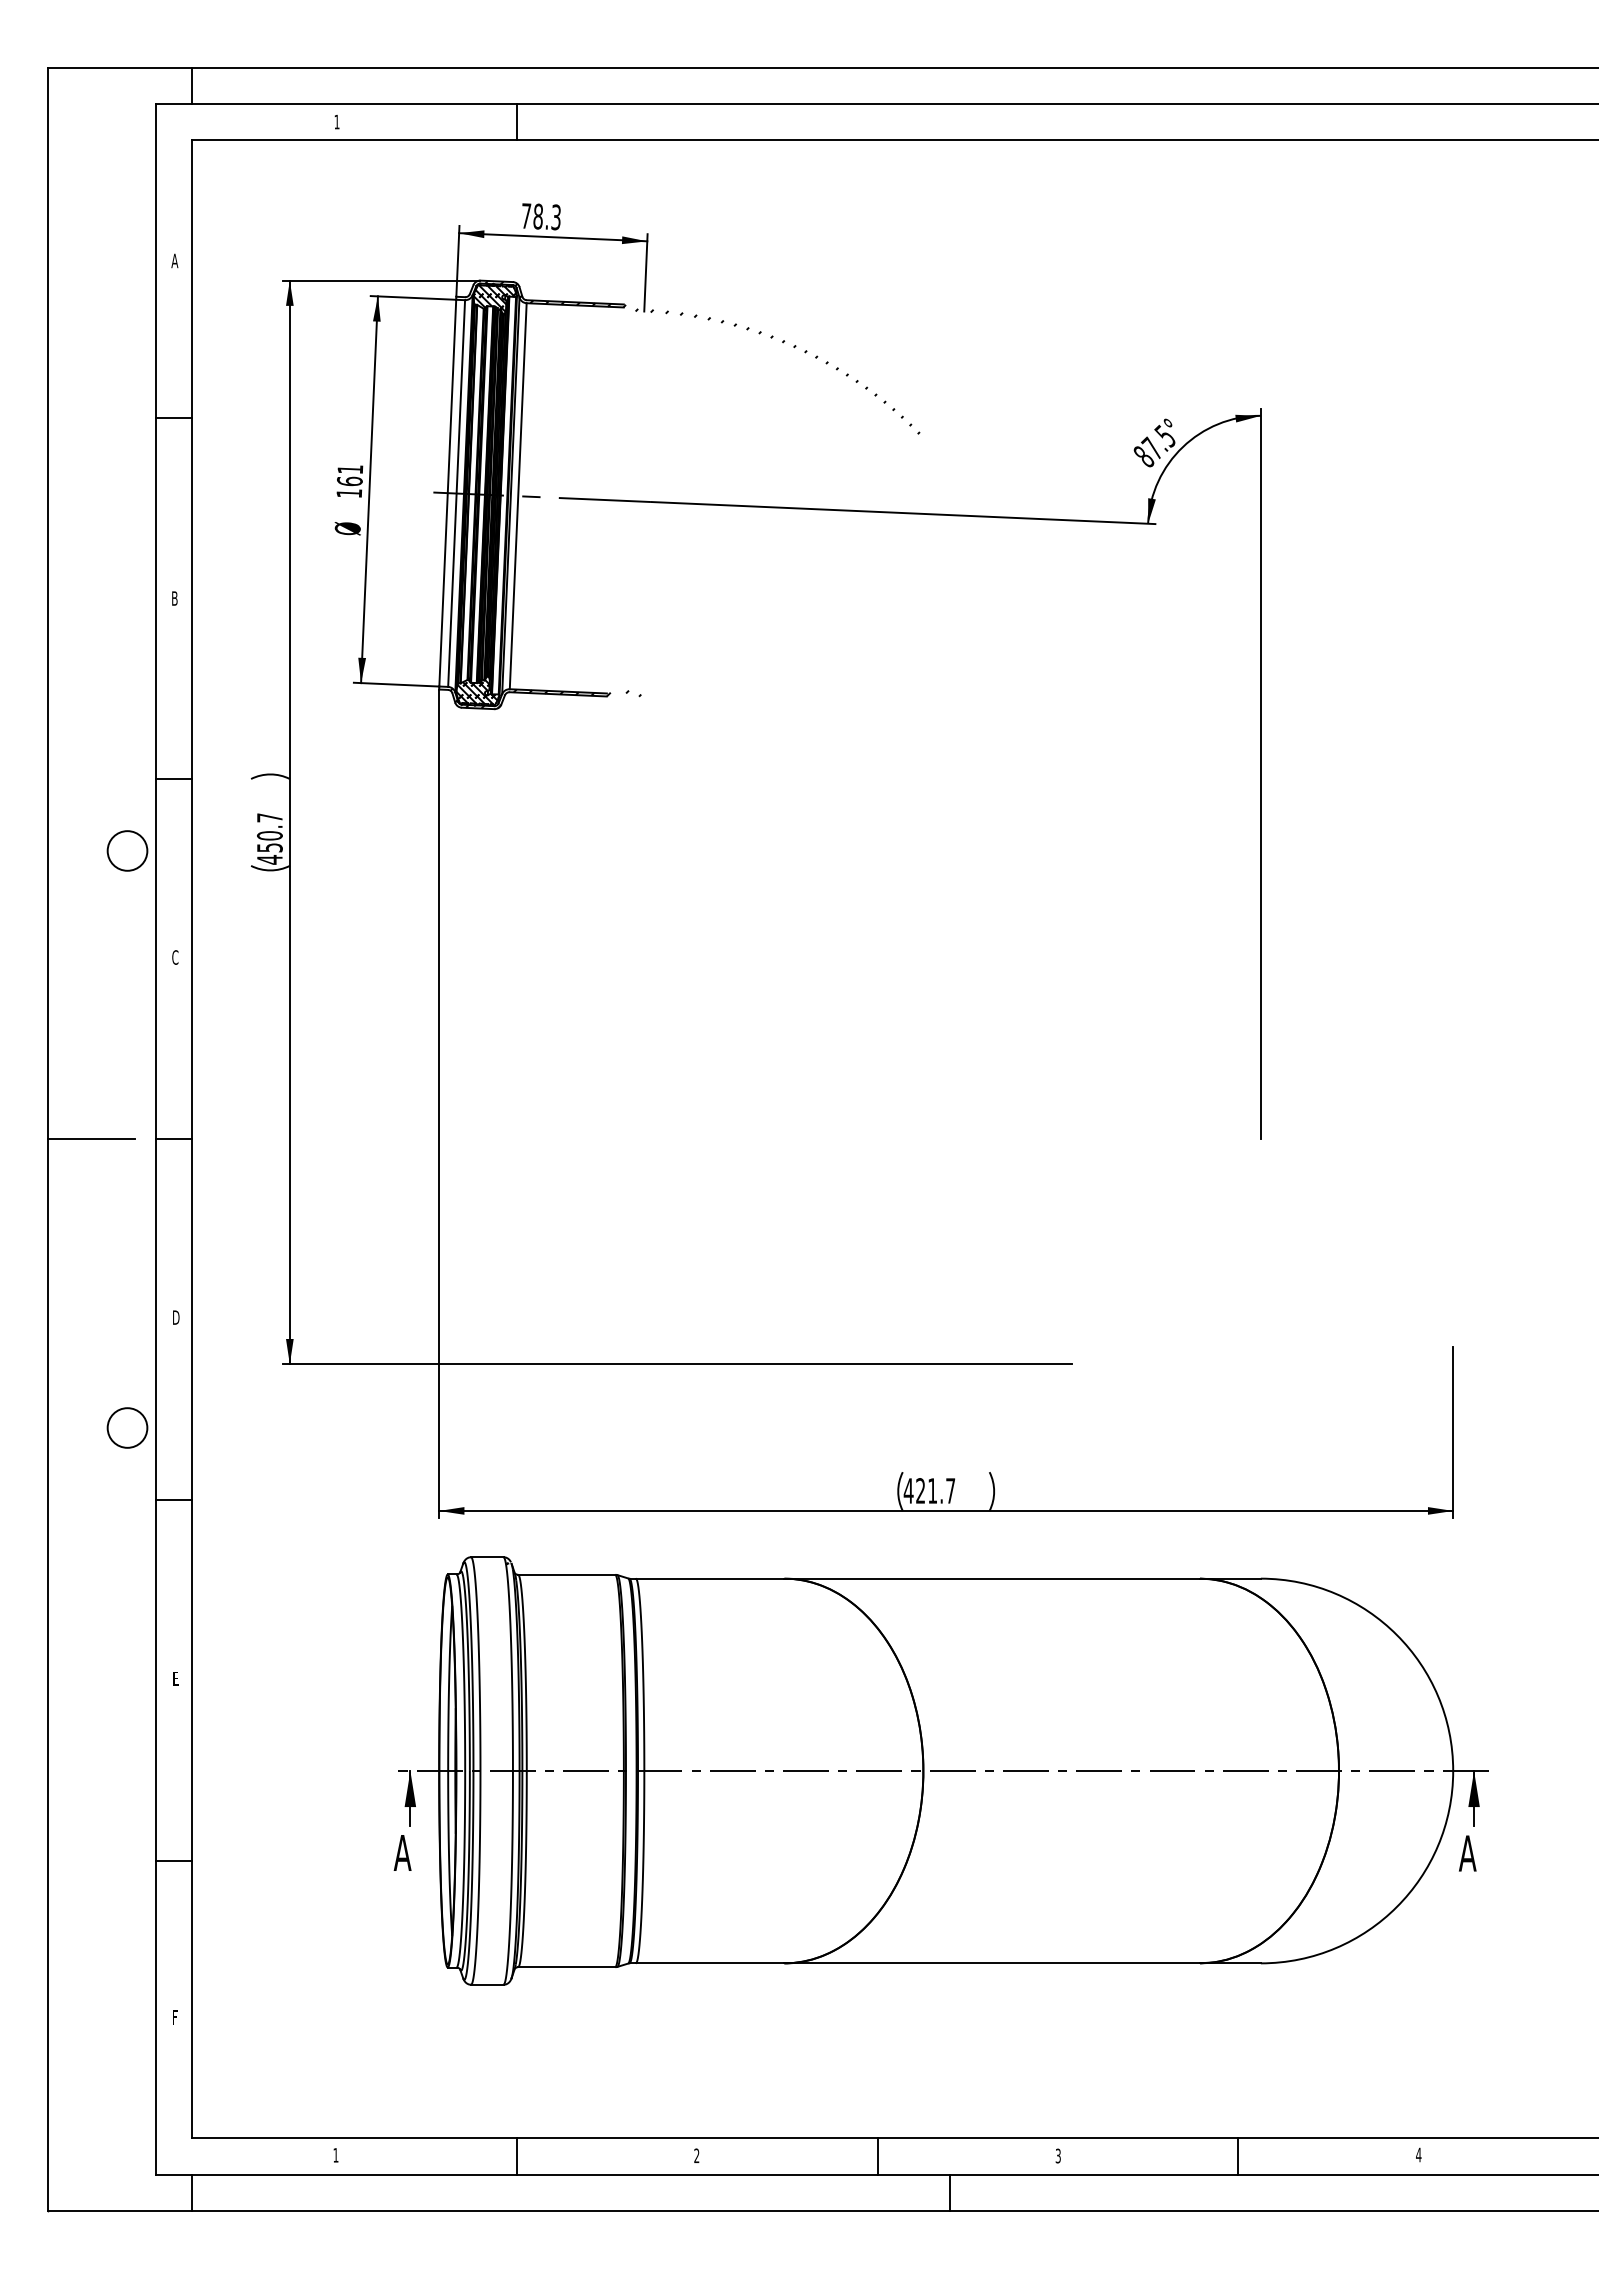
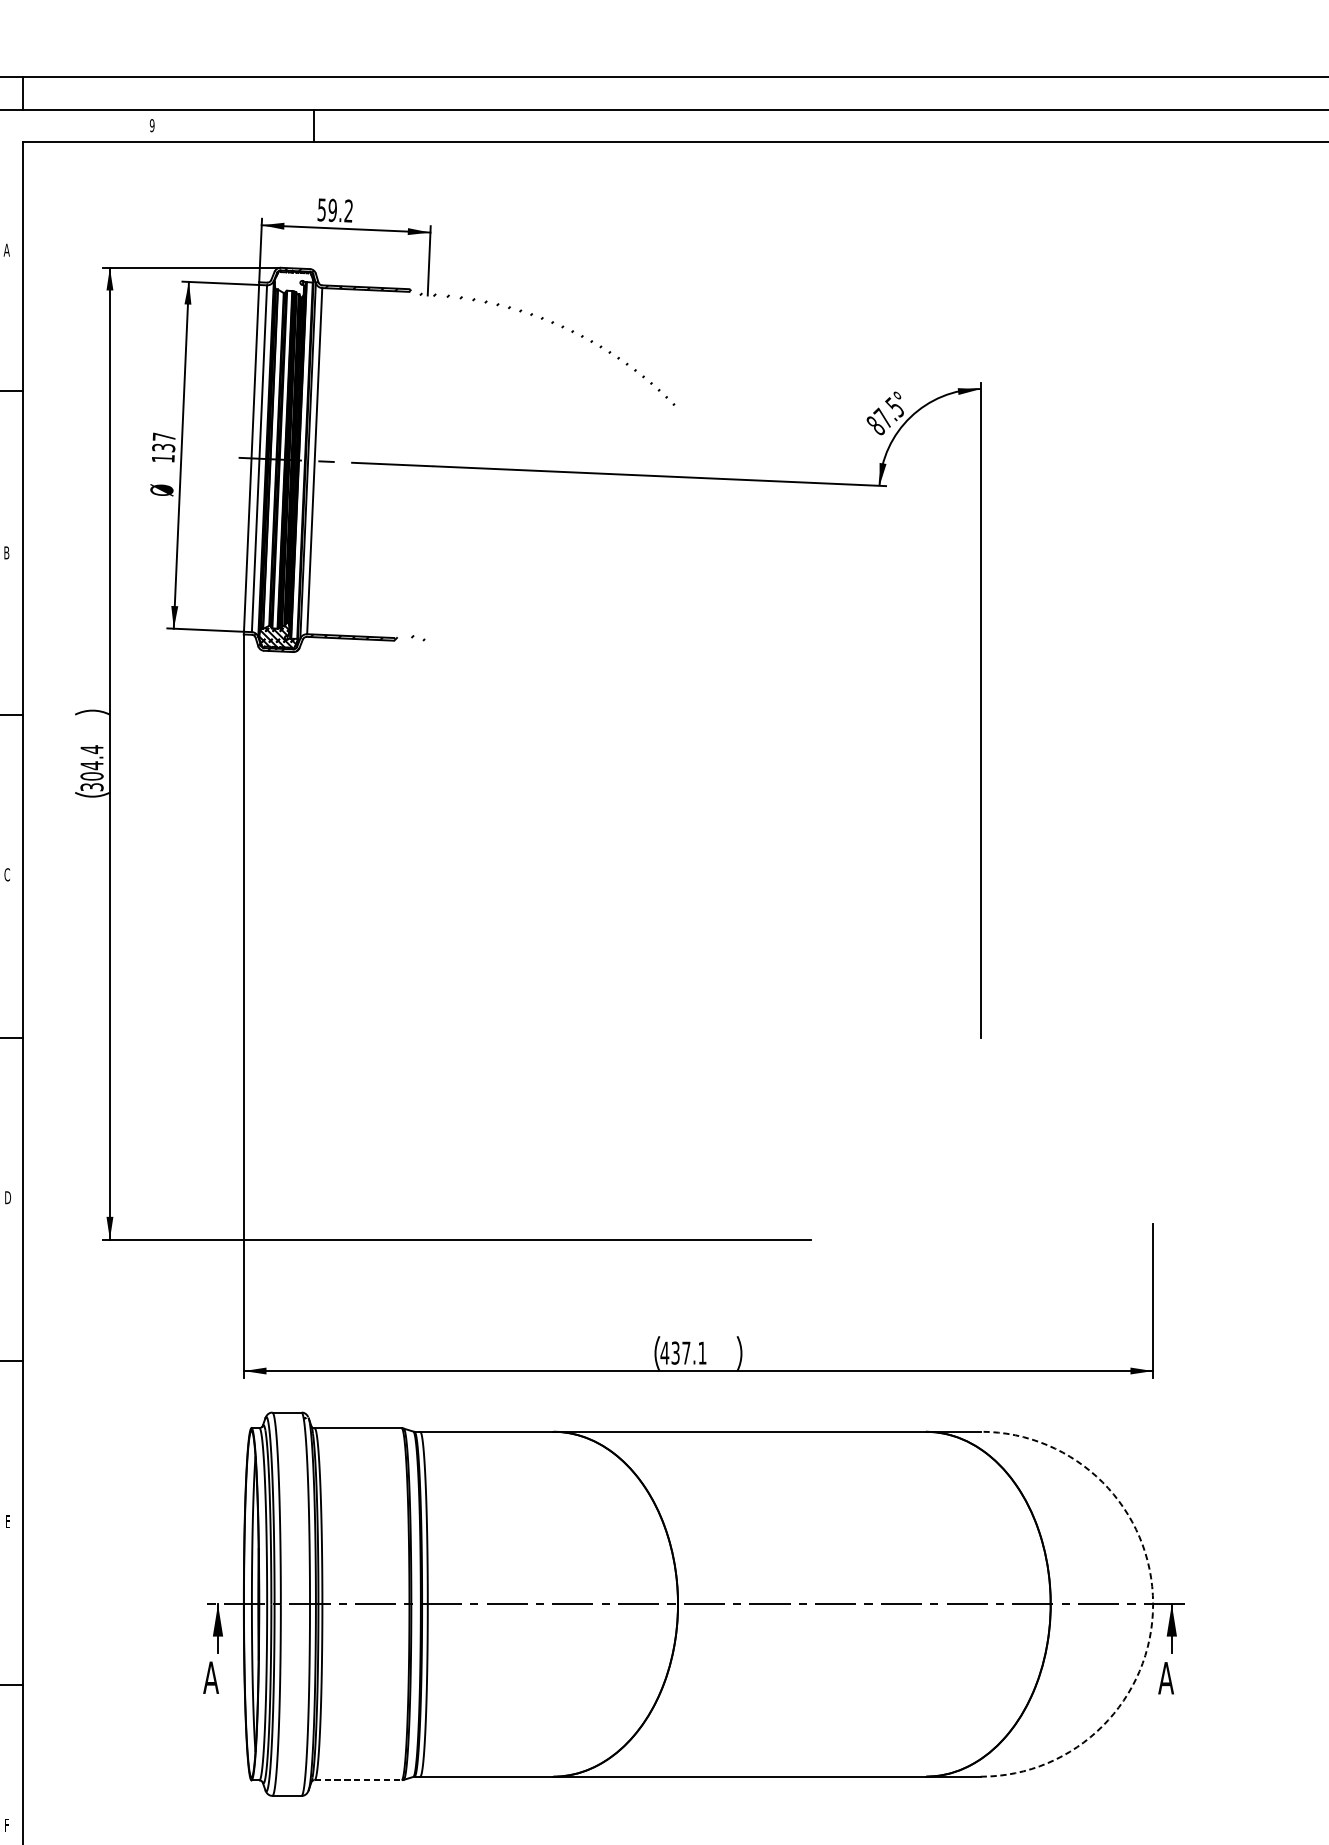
text: (336, 121) -> (151, 125), 1 -> 9
text: (540, 216) -> (334, 210), 78.3 -> 59.2
hatch: (494, 298) -> (293, 283), removed
text: (349, 475) -> (163, 442), 161 -> 137
text: (269, 838) -> (91, 768), 450.7 -> 304.4
text: (935, 1490) -> (688, 1352), 421.7 -> 437.1
arc: (1453, 1771) -> (1153, 1604), solid -> dashed
line: (566, 1967) -> (358, 1780), solid -> dashed

